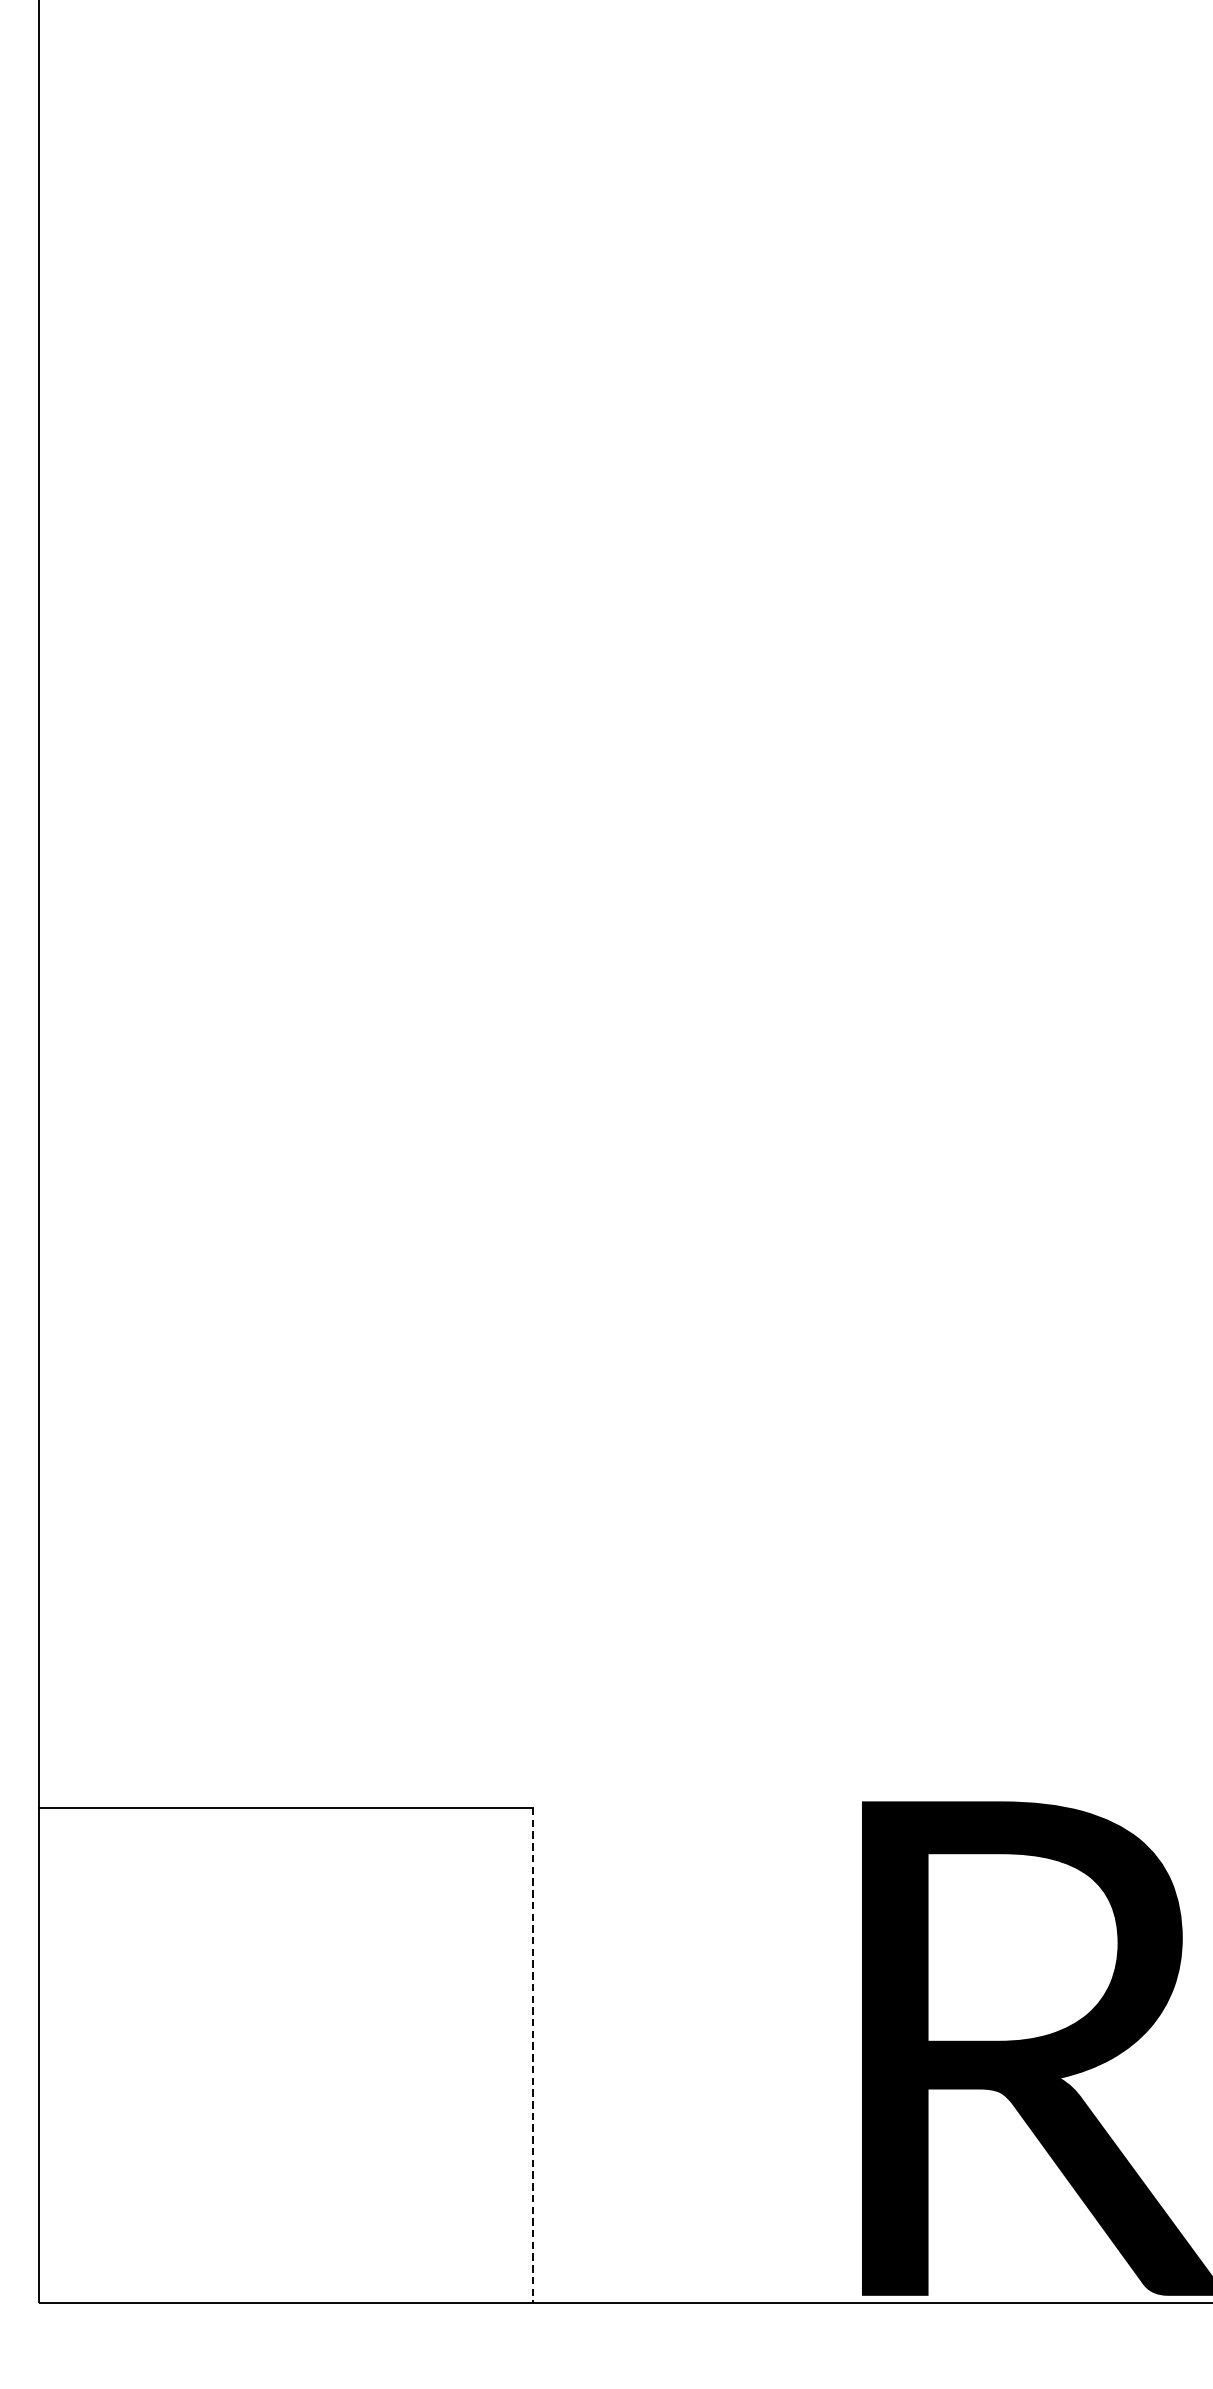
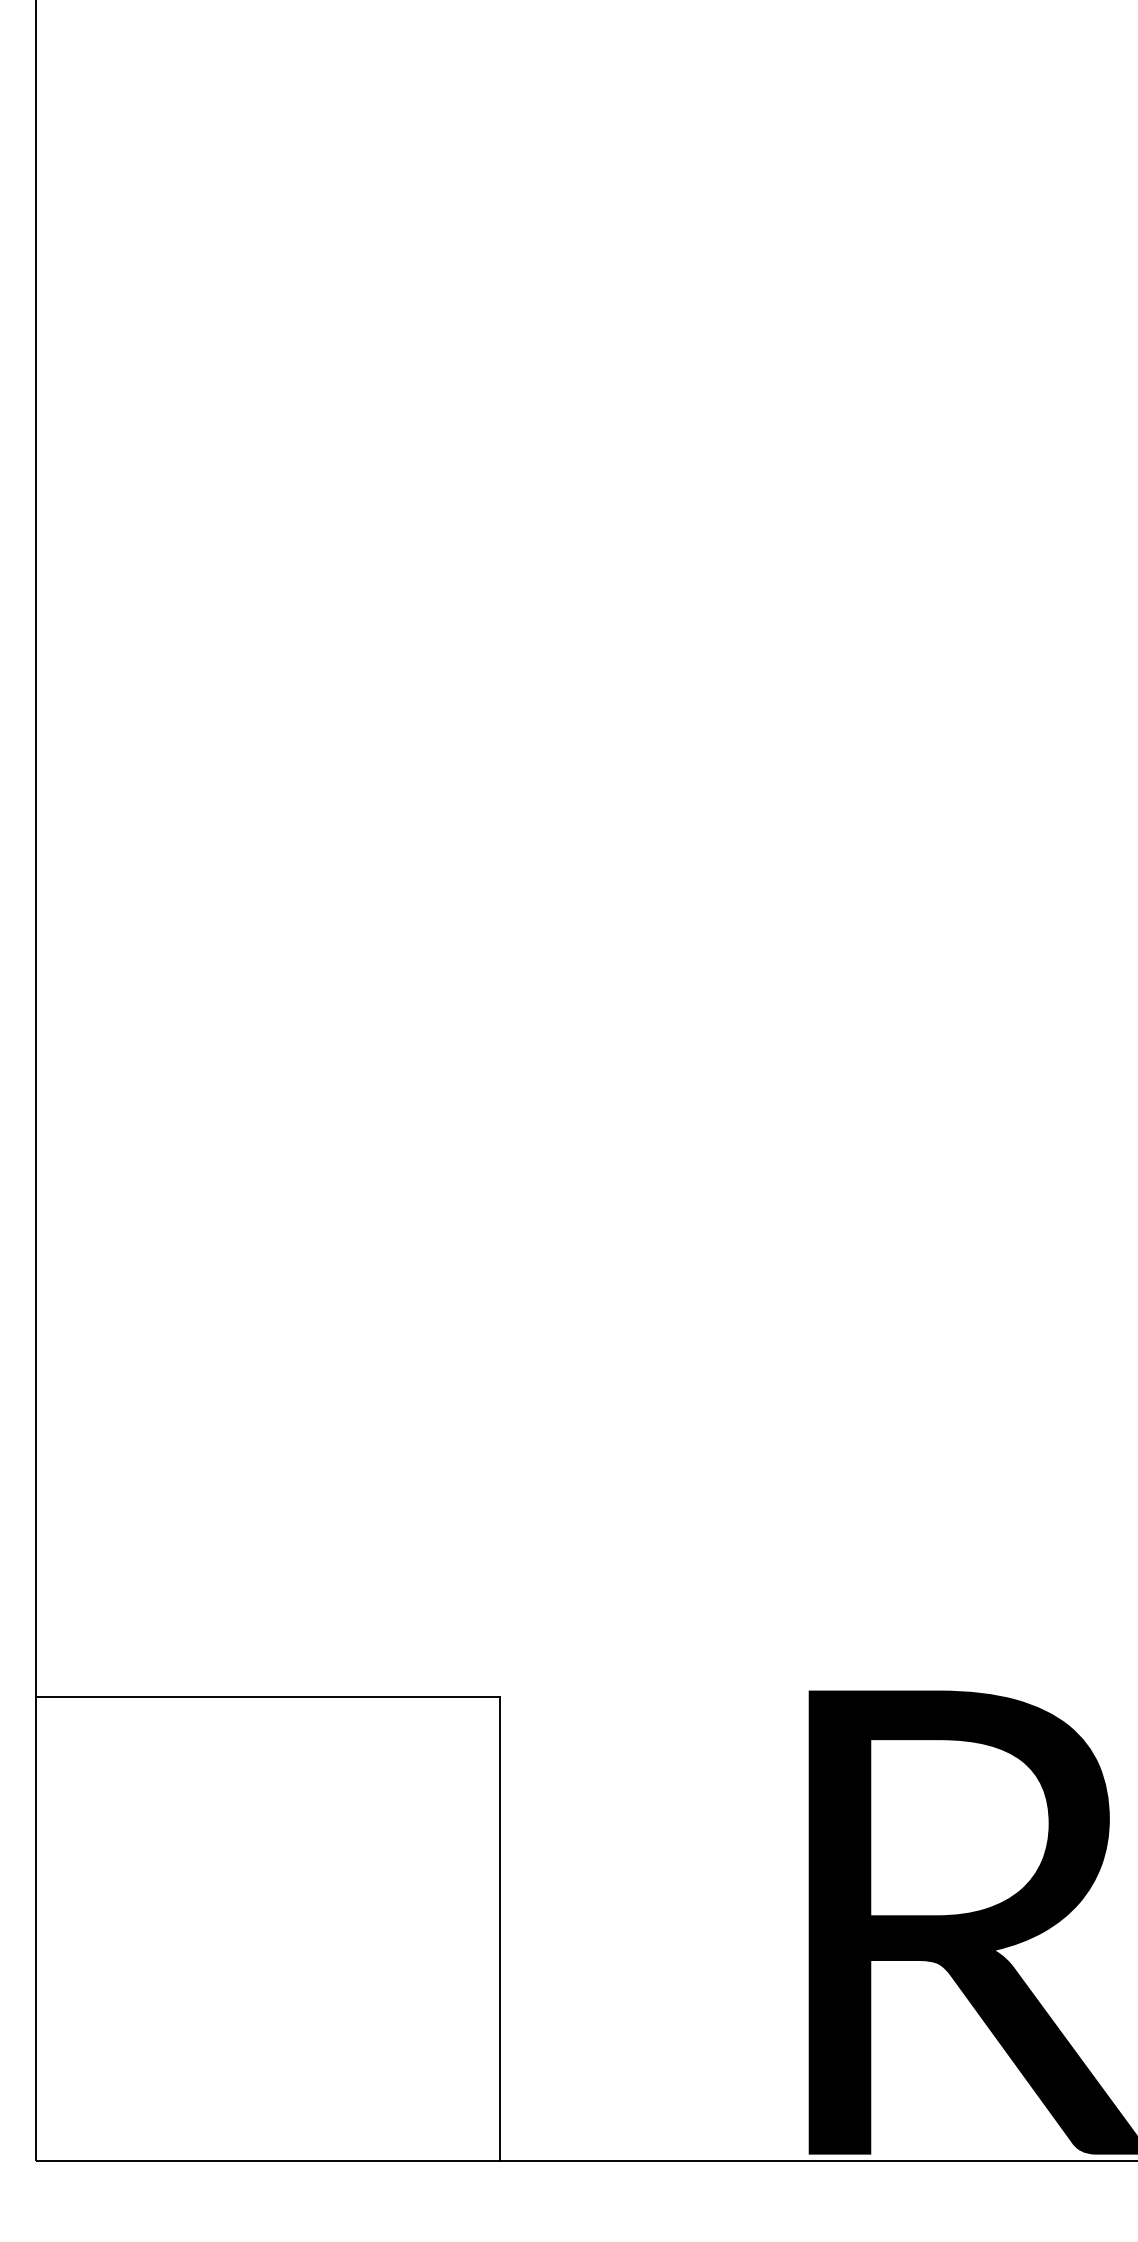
line: (533, 2055) -> (500, 1929), dashed -> solid

